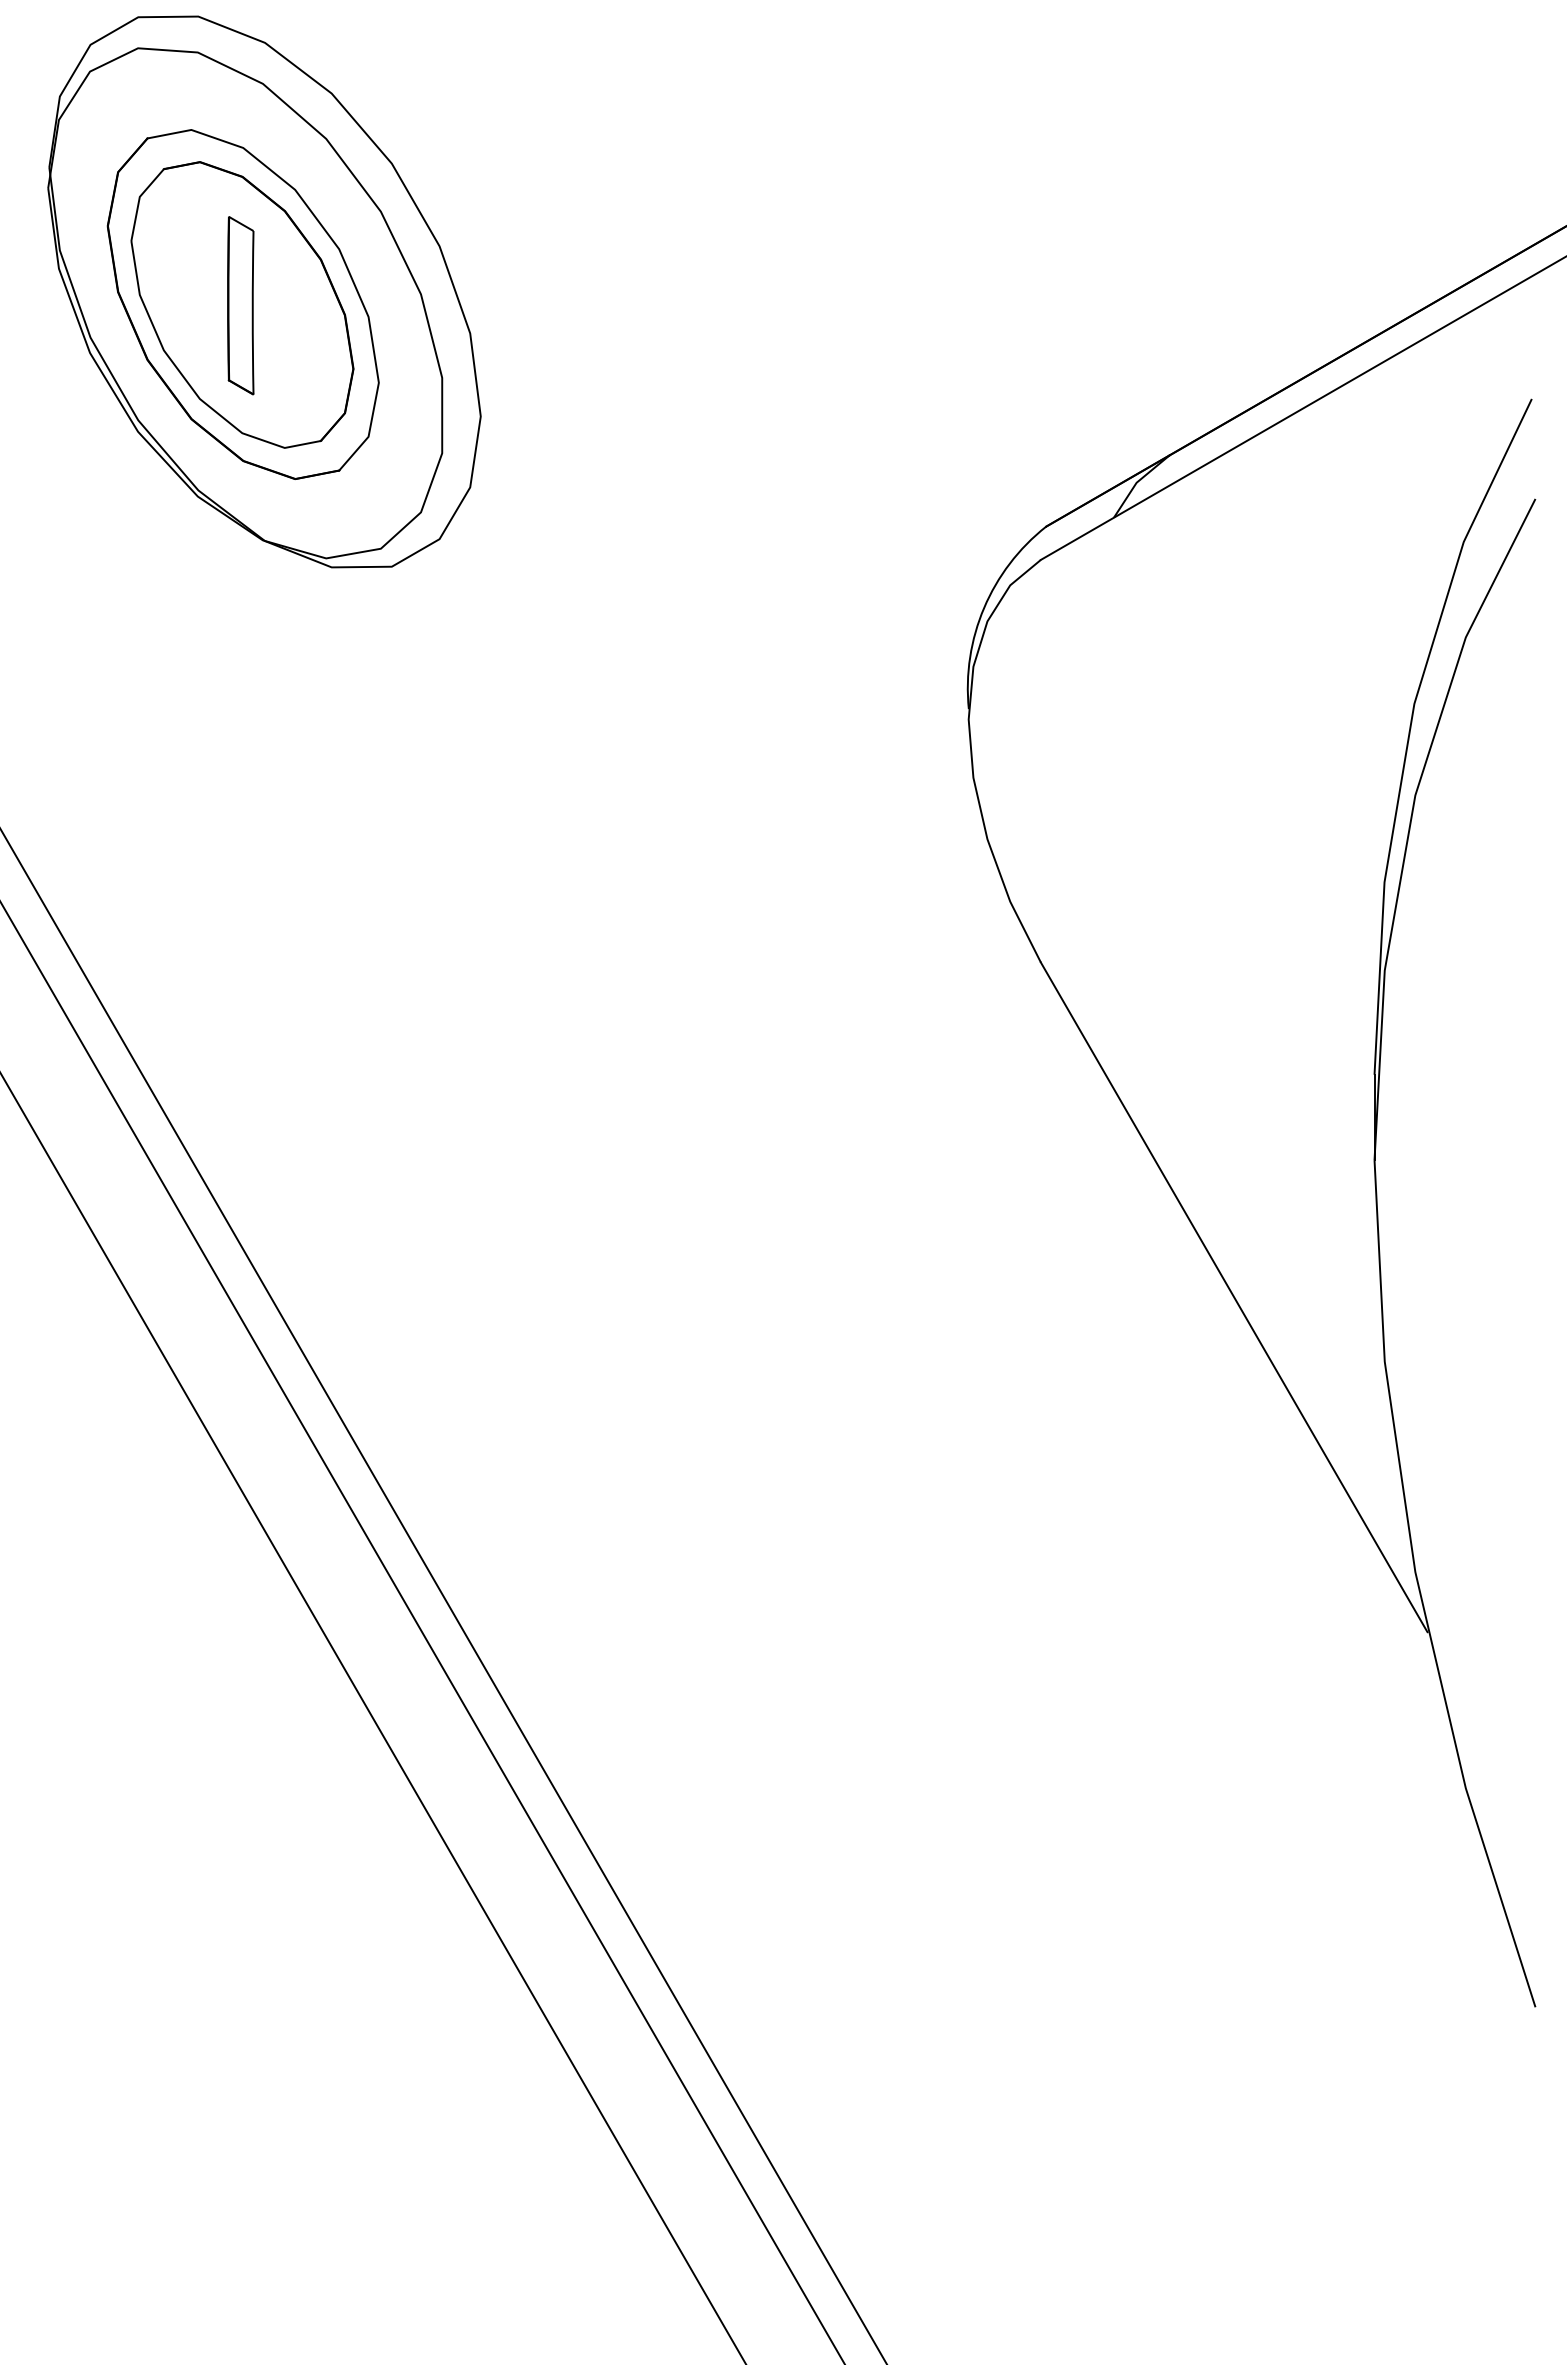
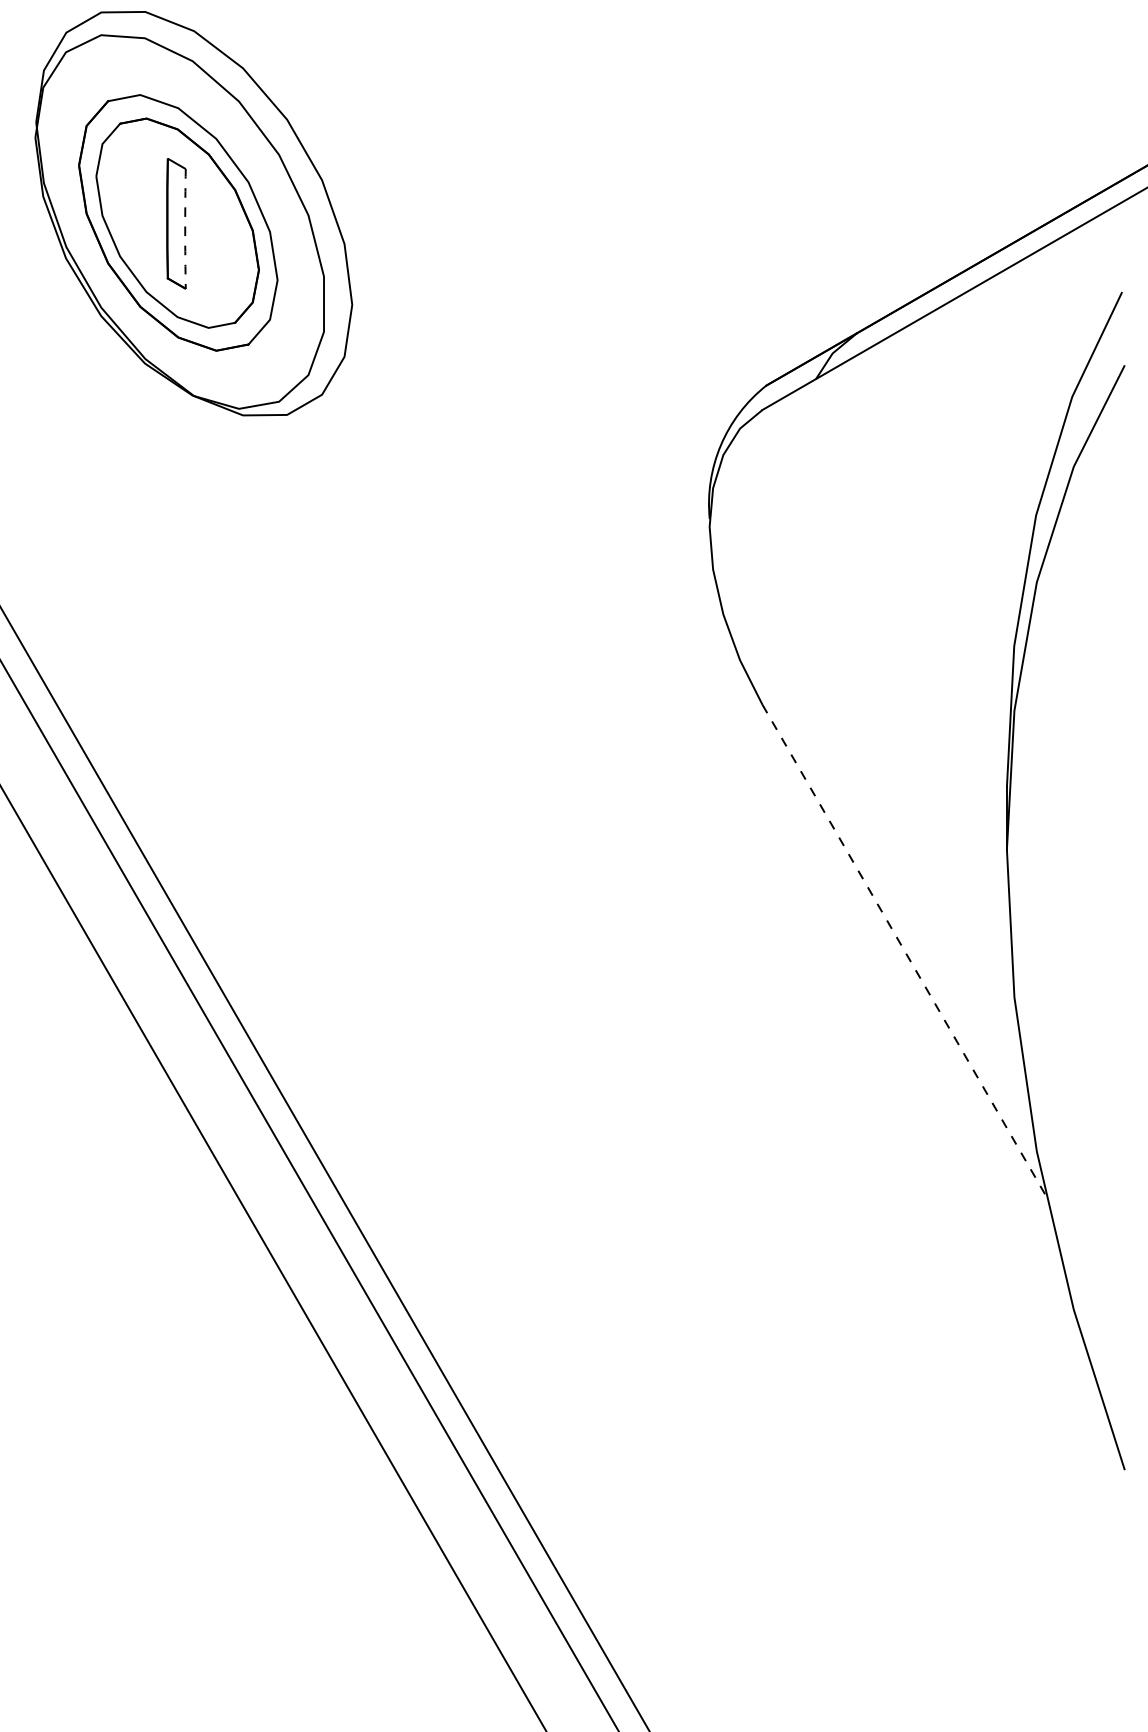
arc: (252, 312) -> (185, 228), solid -> dashed
line: (1234, 1297) -> (904, 950), solid -> dashed

